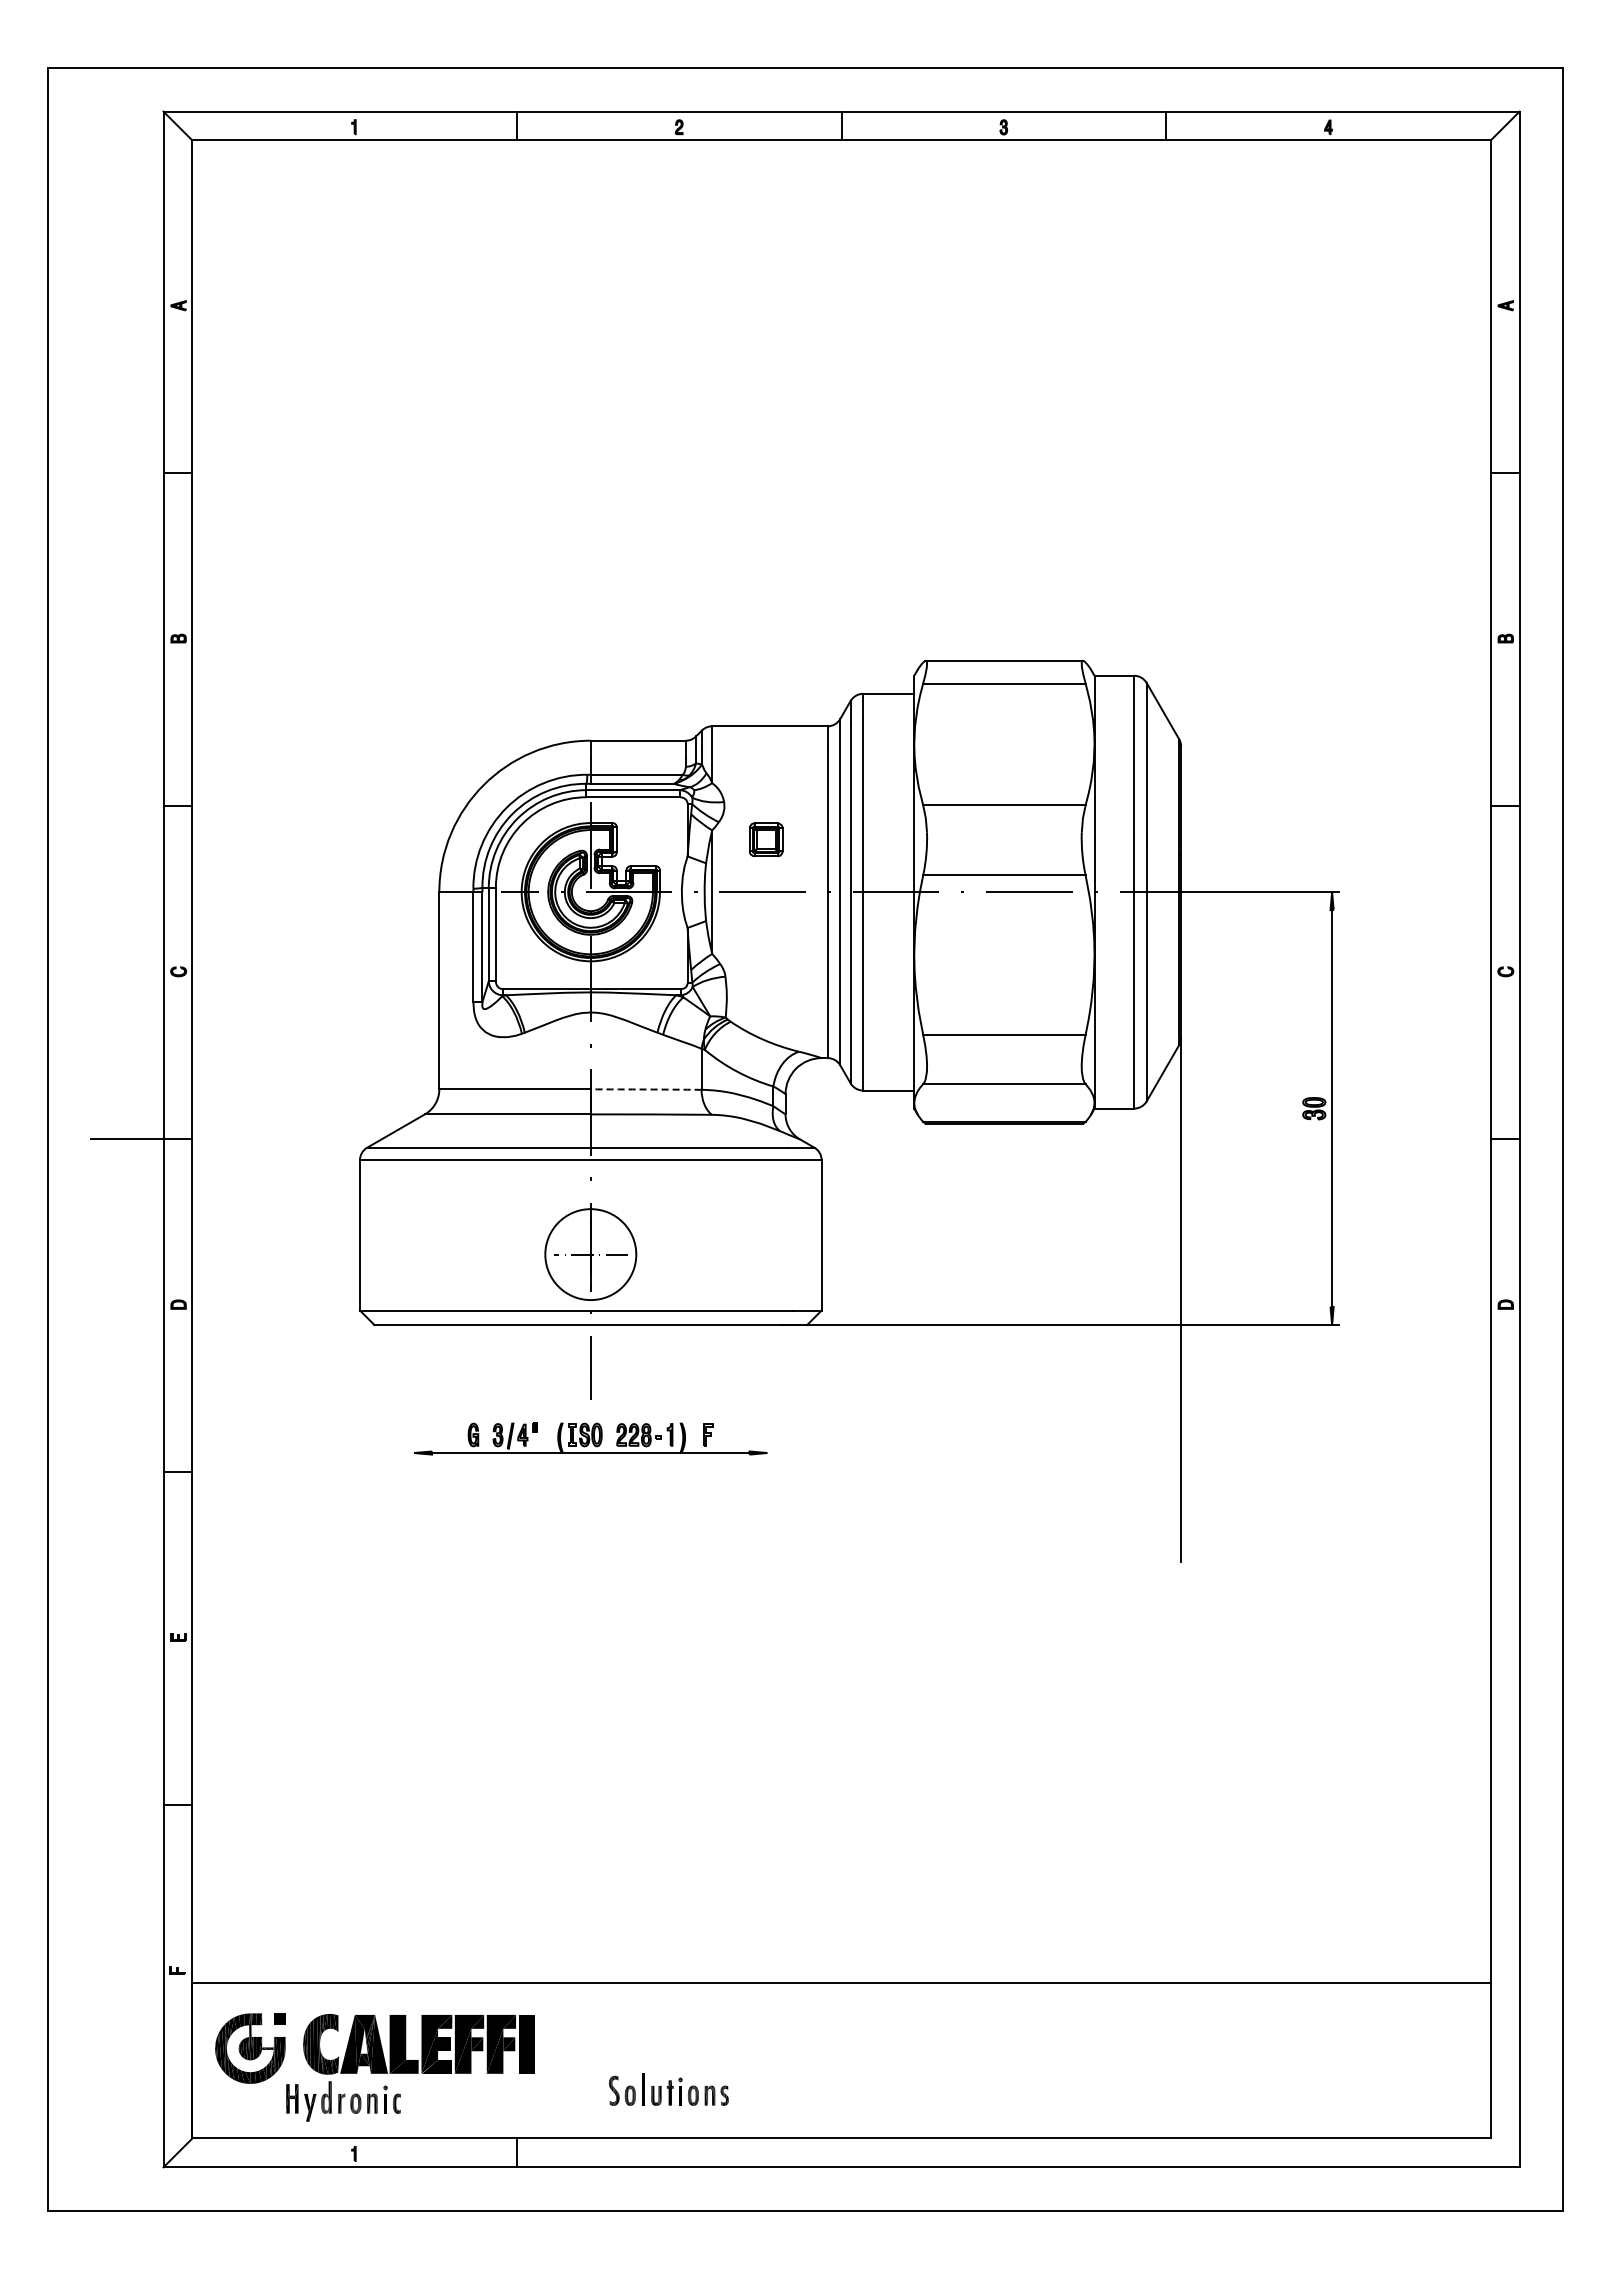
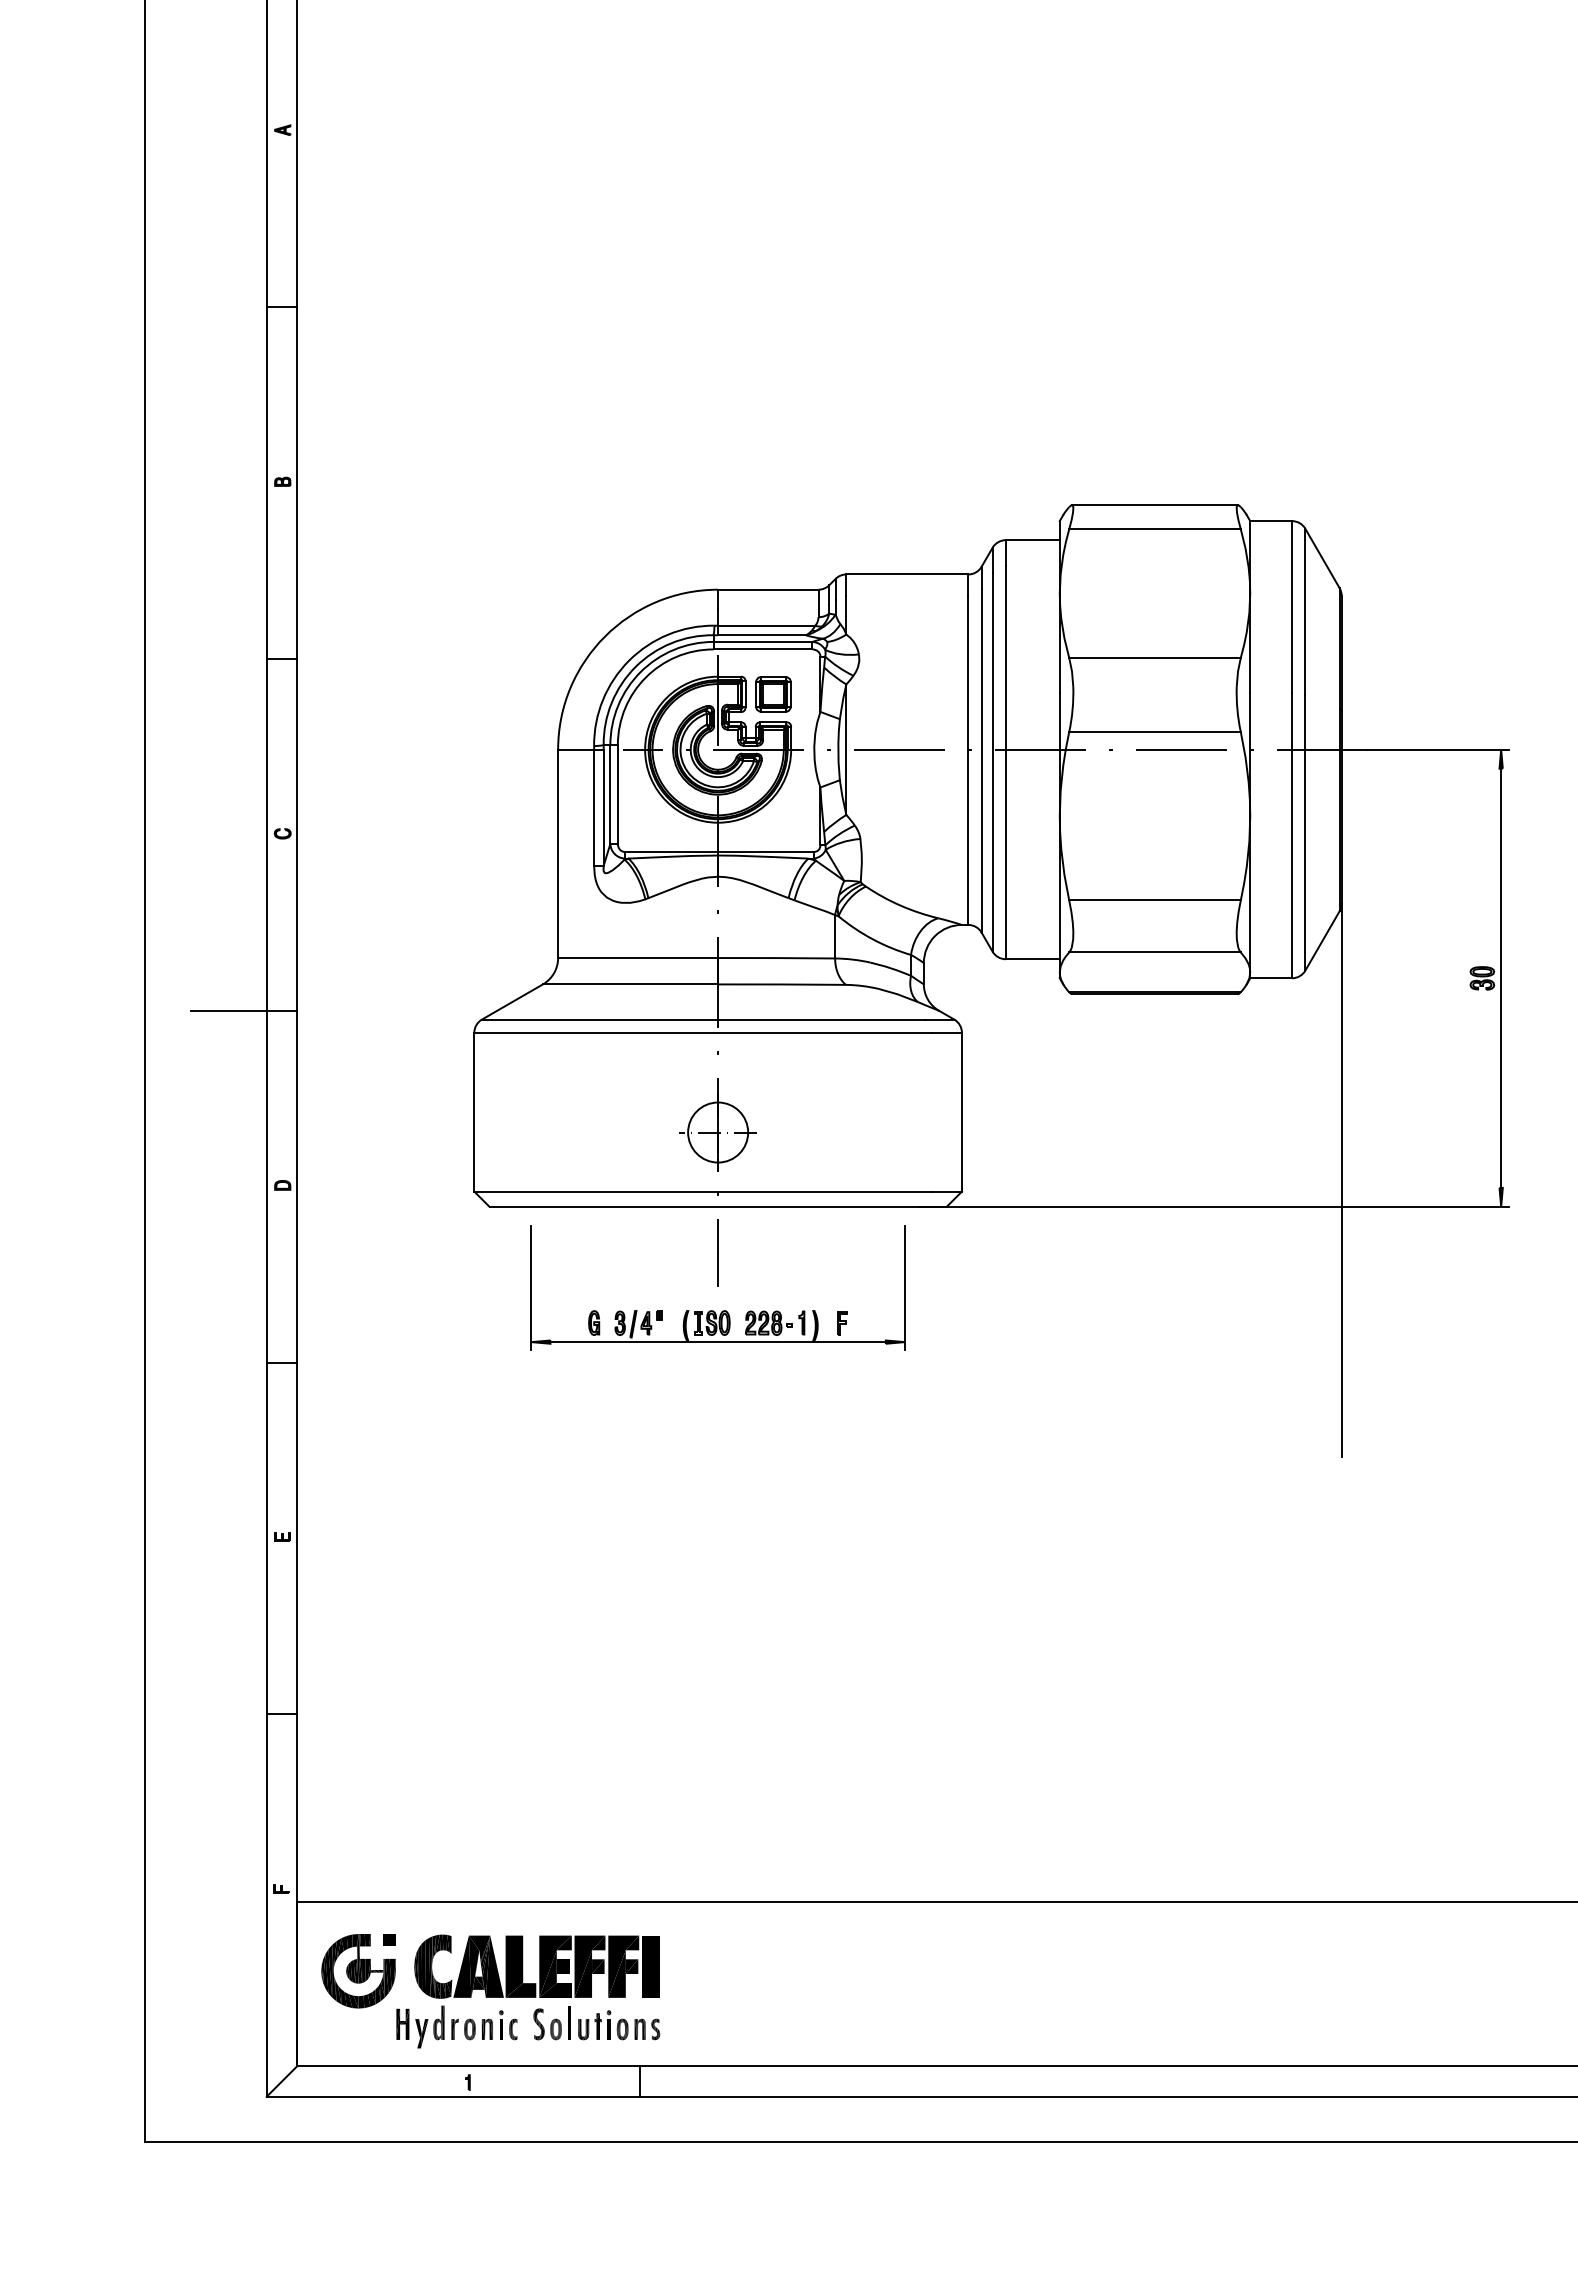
part: (766, 839) -> (773, 694), moved
arc: (646, 1089) -> (776, 958), dashed -> solid
circle: (590, 1254) -> (717, 1132), size x0.62
line: (414, 1401) -> (531, 1287), added
line: (767, 1401) -> (904, 1287), added
part: (668, 2089) -> (596, 2022), moved

